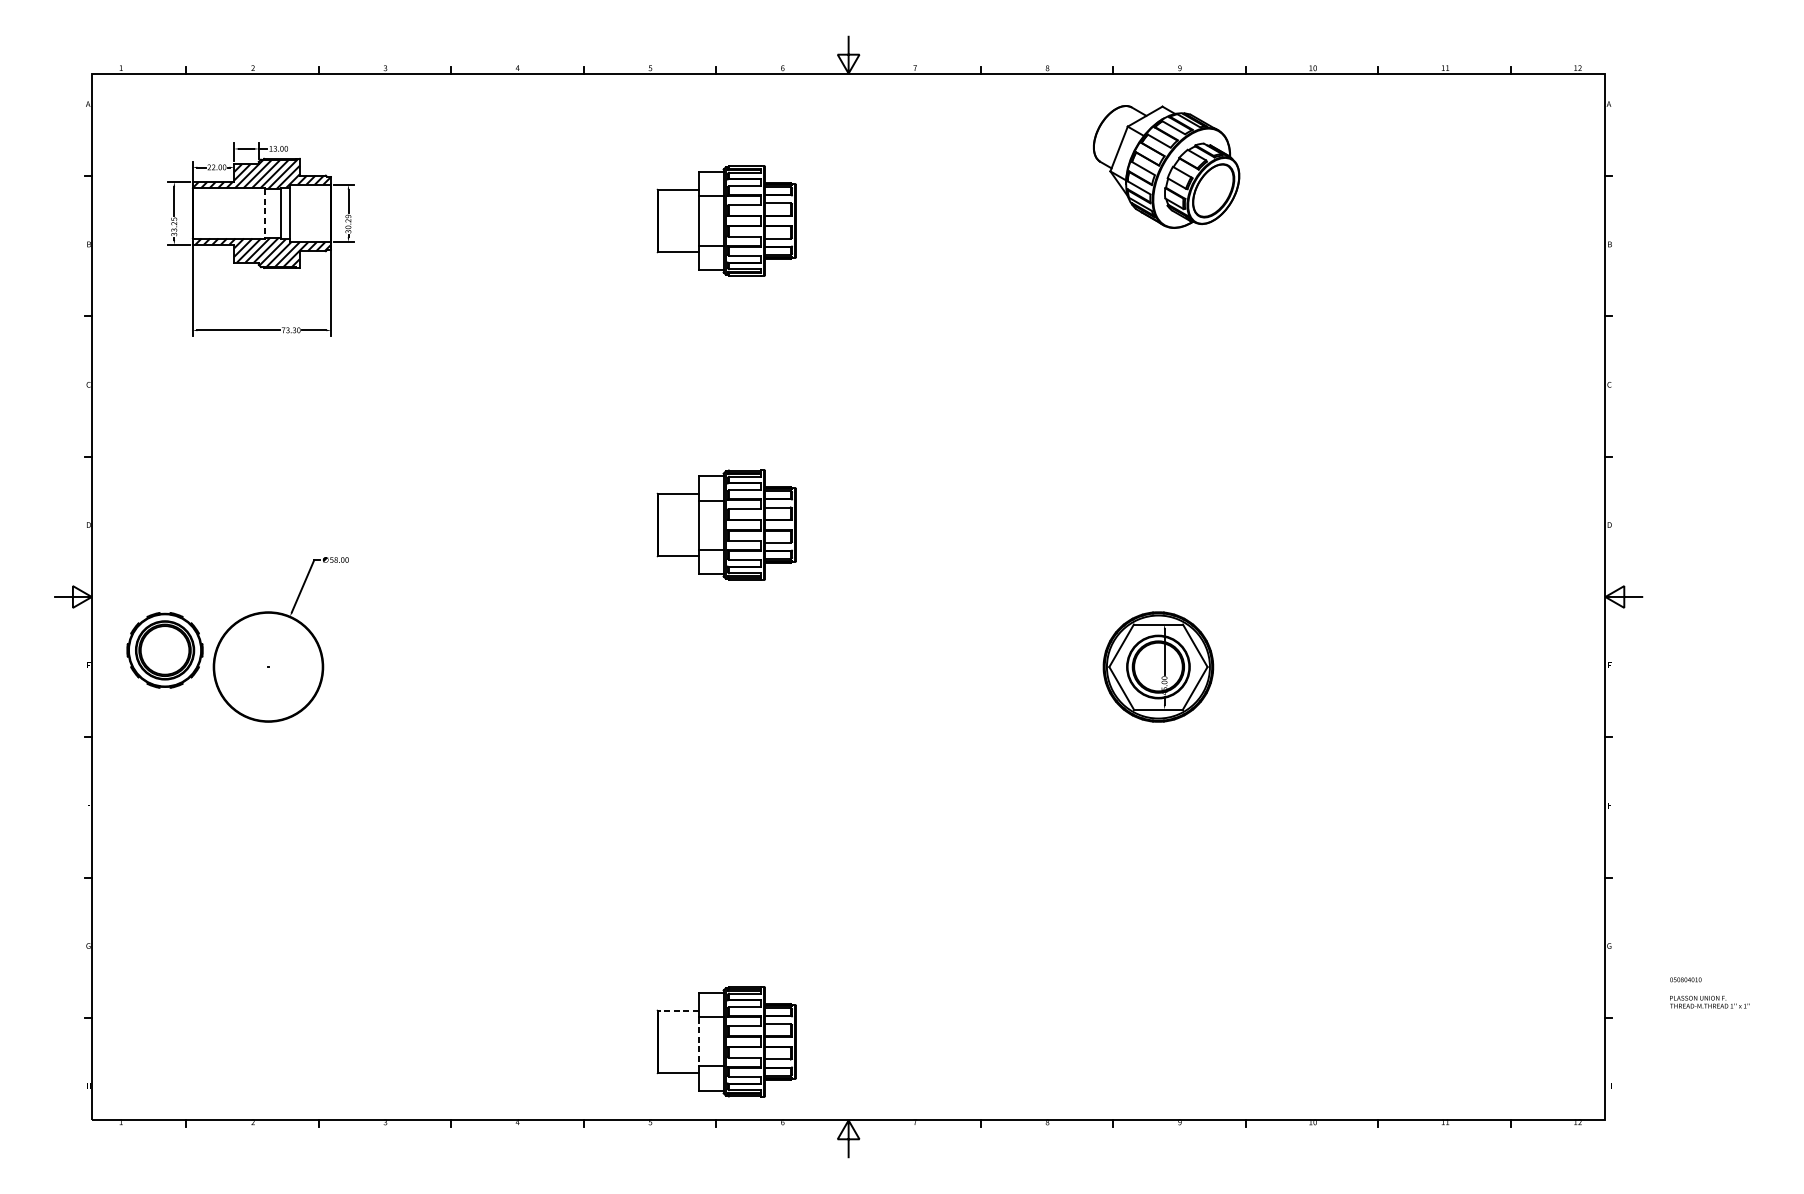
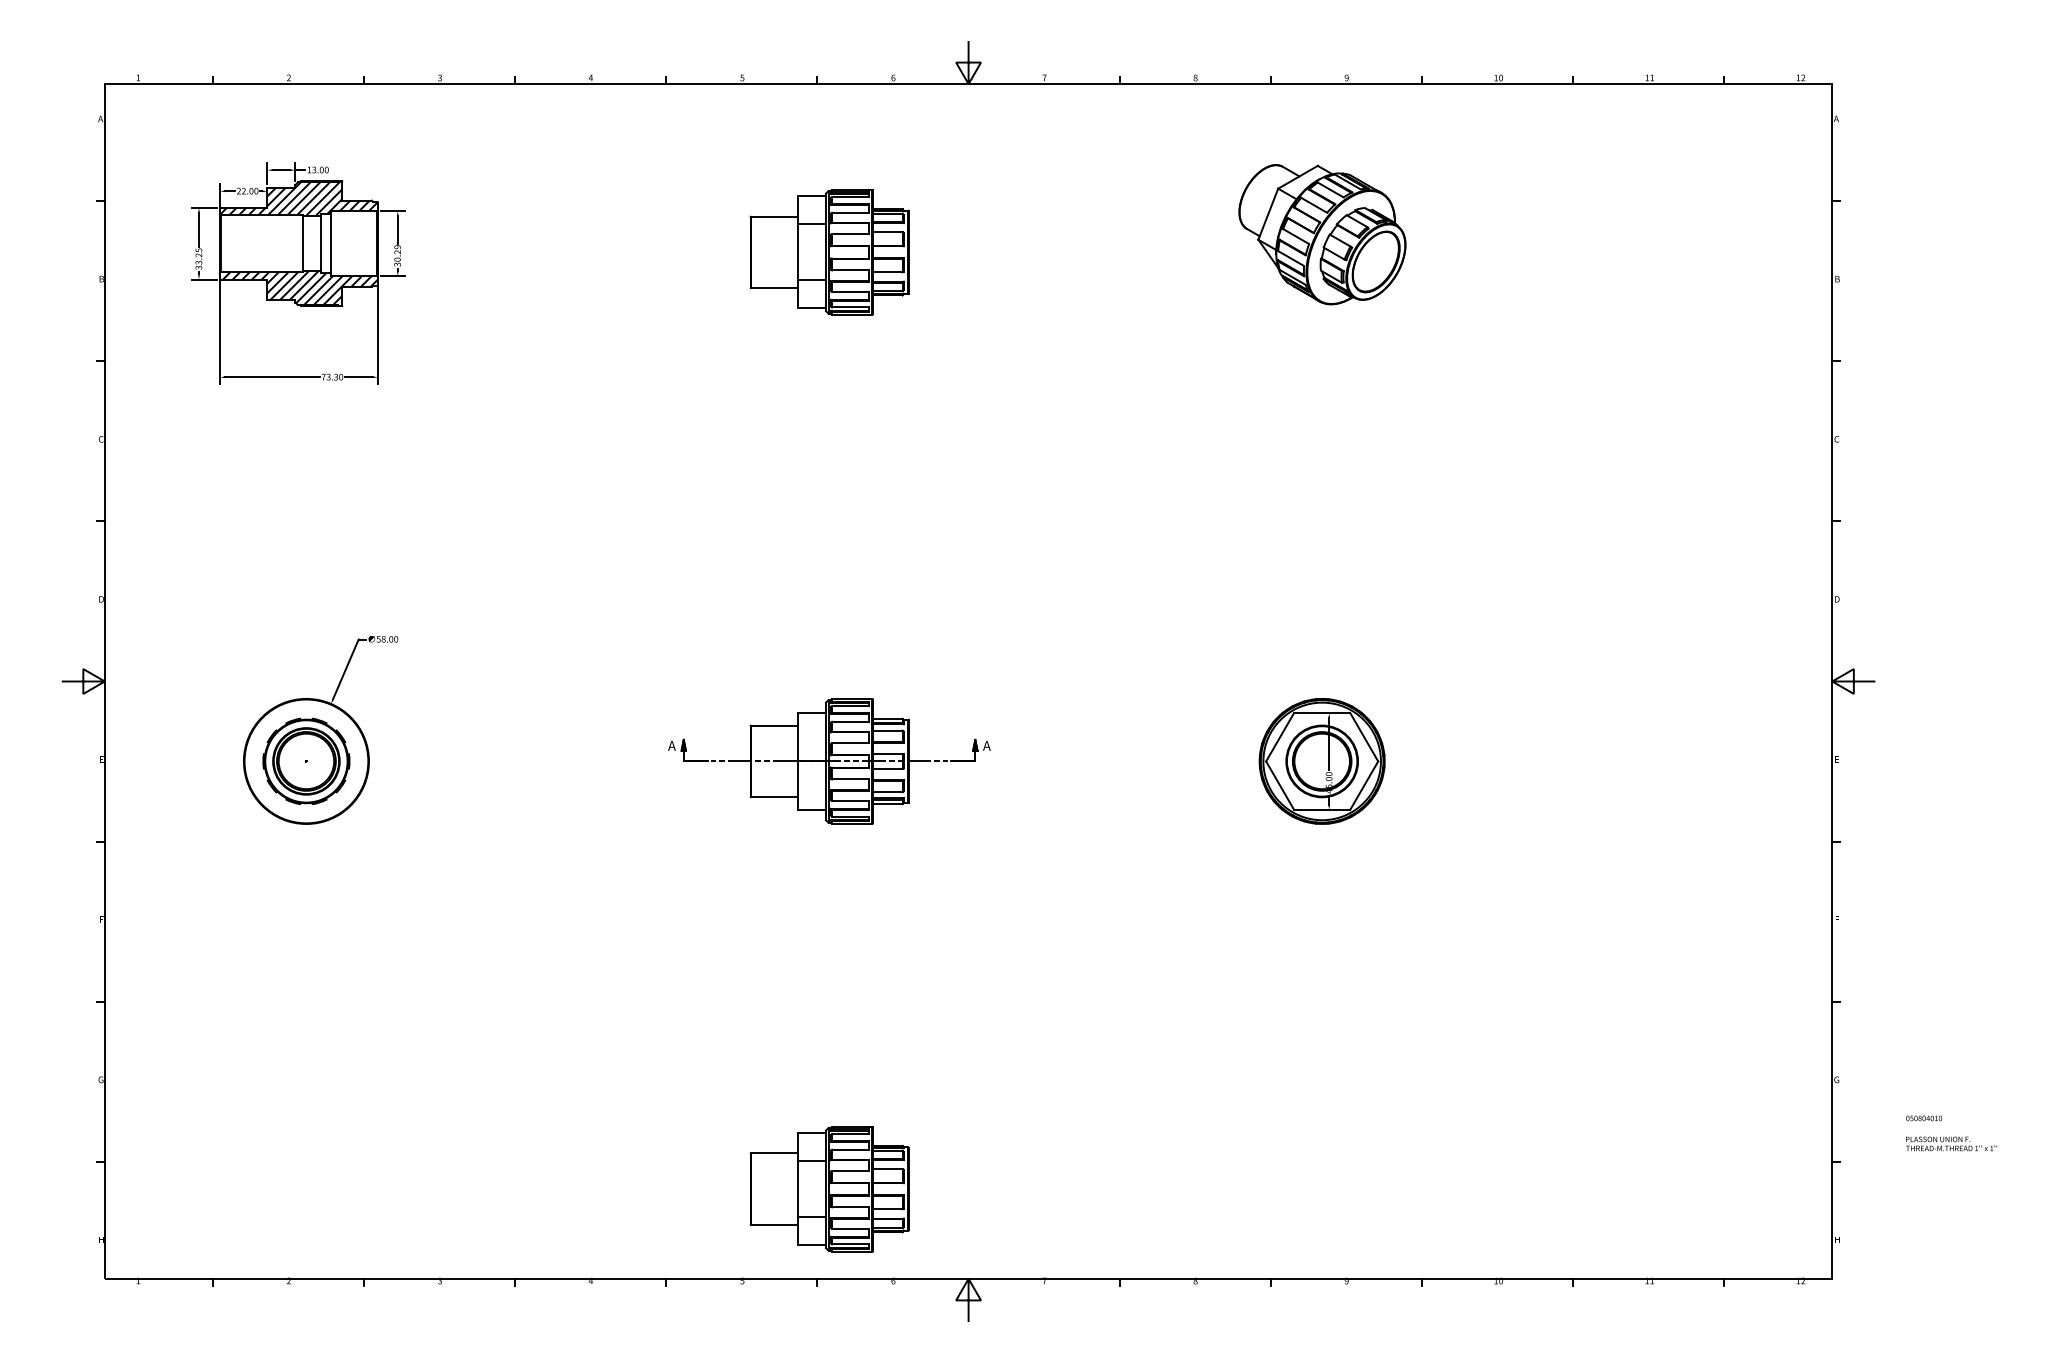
part: (1166, 166) -> (1322, 234), moved
line: (265, 213) -> (302, 243), dashed -> solid
part: (726, 525) -> (829, 599), removed
part: (165, 649) -> (306, 760), moved
part: (726, 667) -> (829, 761), added
line: (678, 1010) -> (774, 1153), dashed -> solid
line: (698, 1042) -> (797, 1189), dashed -> solid

